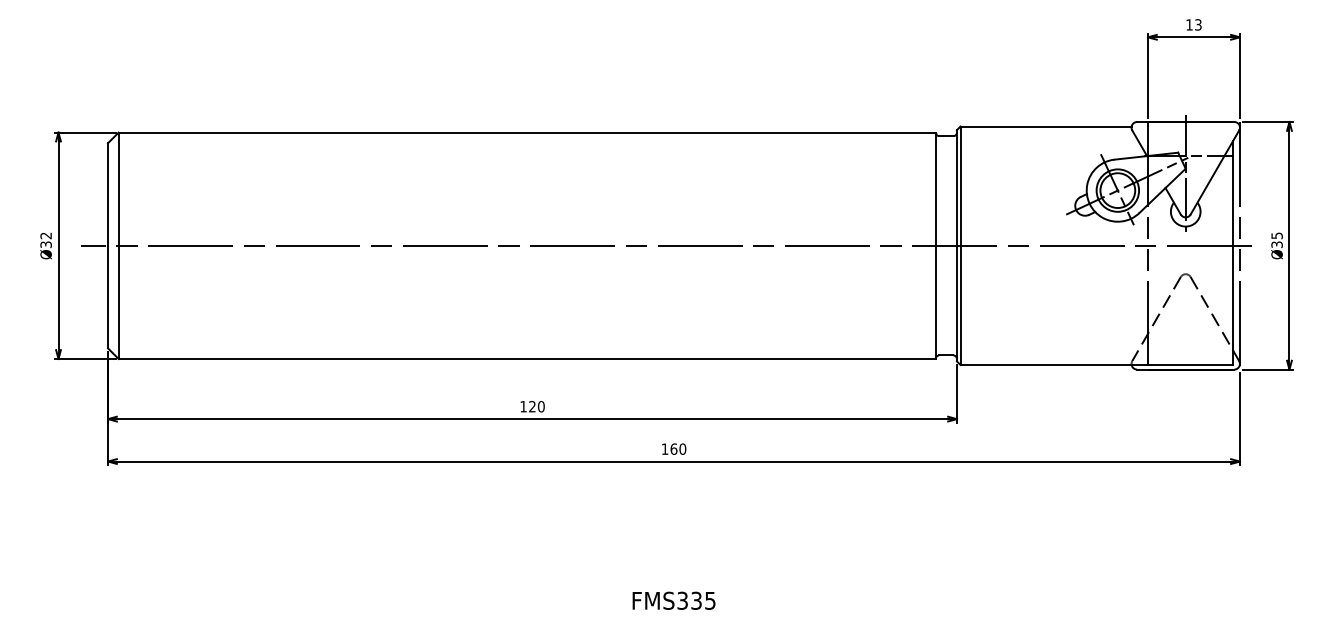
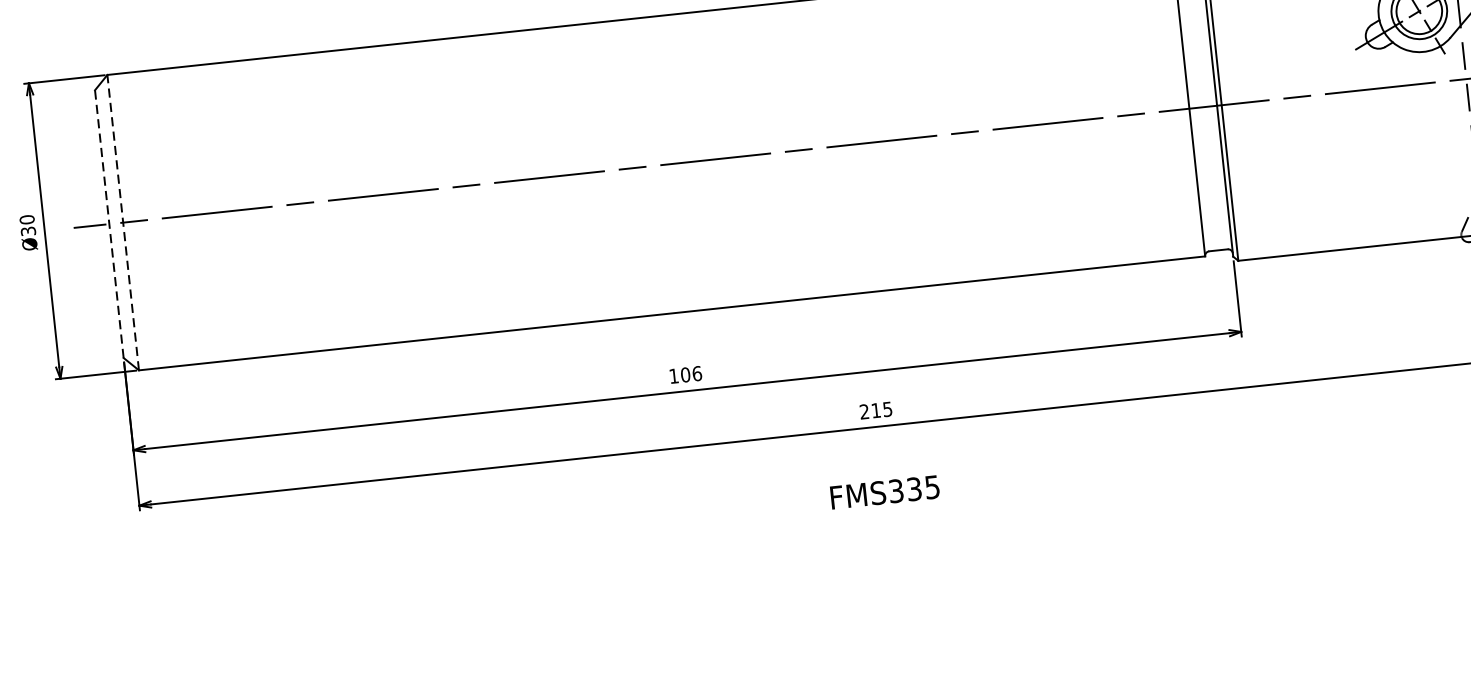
text: (45, 235) -> (26, 219), Ø32 -> Ø30
line: (108, 245) -> (109, 223), solid -> dashed
line: (118, 245) -> (122, 222), solid -> dashed
text: (536, 406) -> (690, 374), 120 -> 106
text: (673, 448) -> (875, 409), 160 -> 215
text: (673, 600) -> (884, 491), moved

